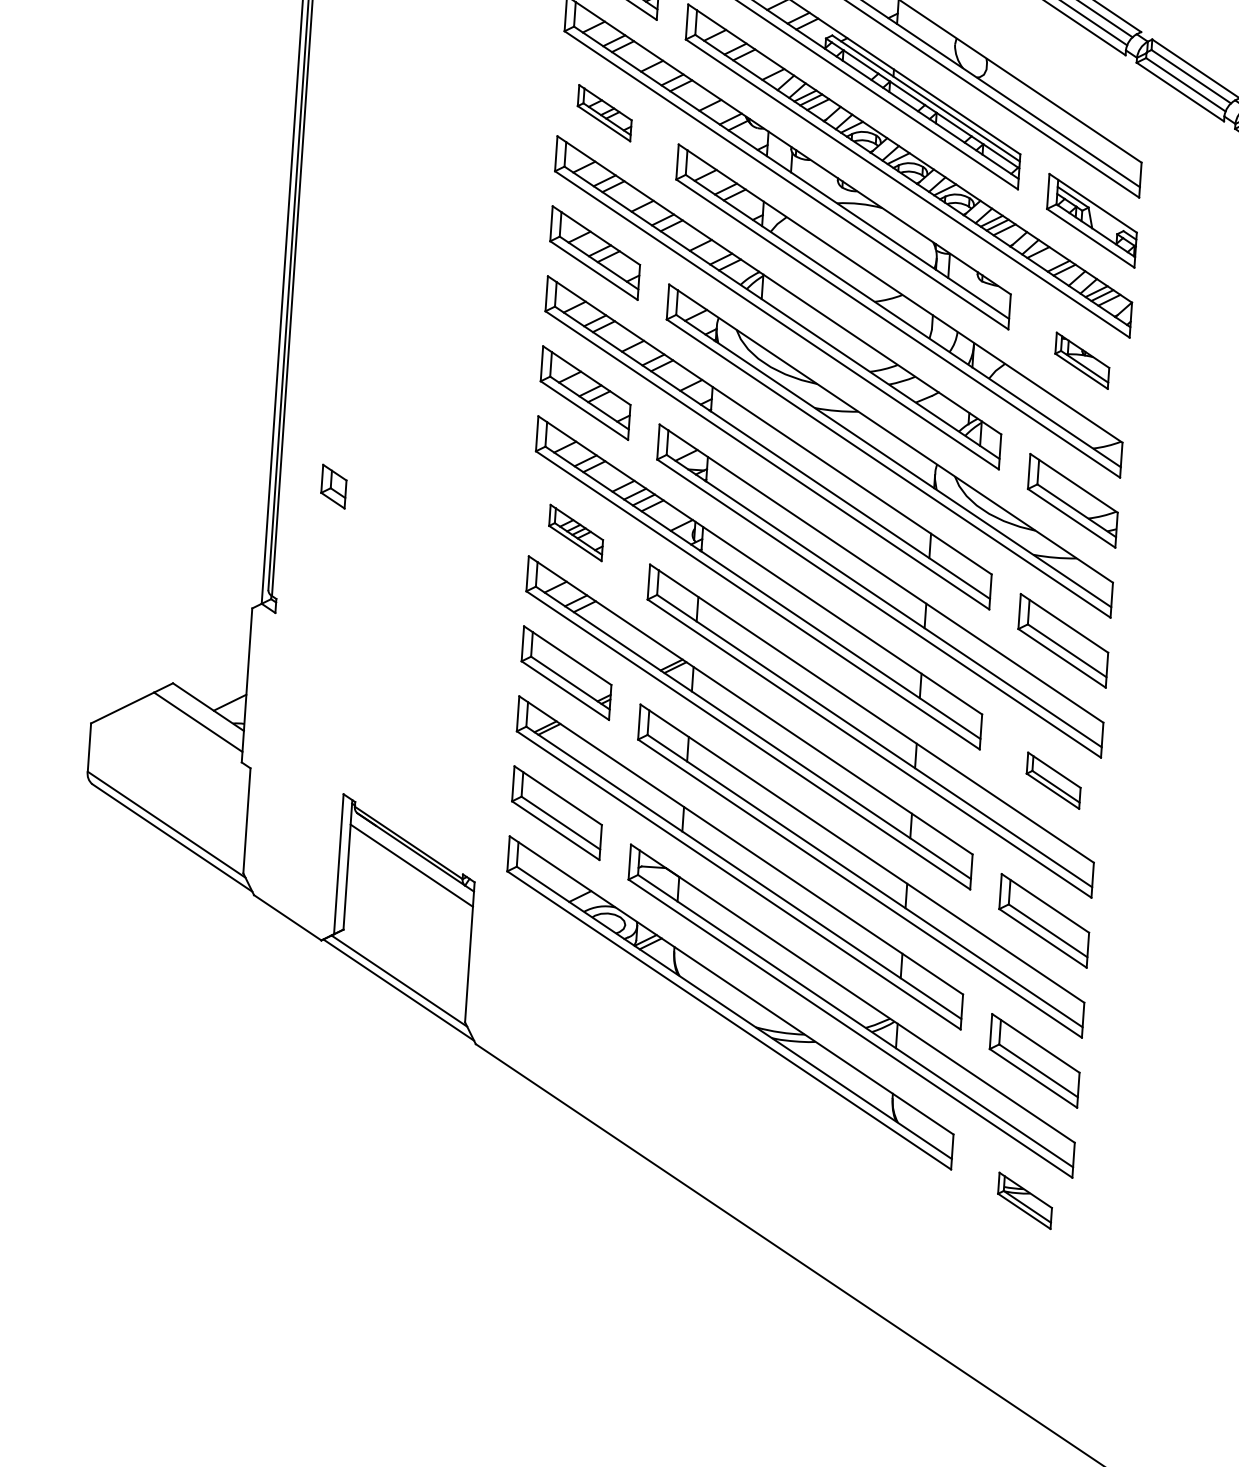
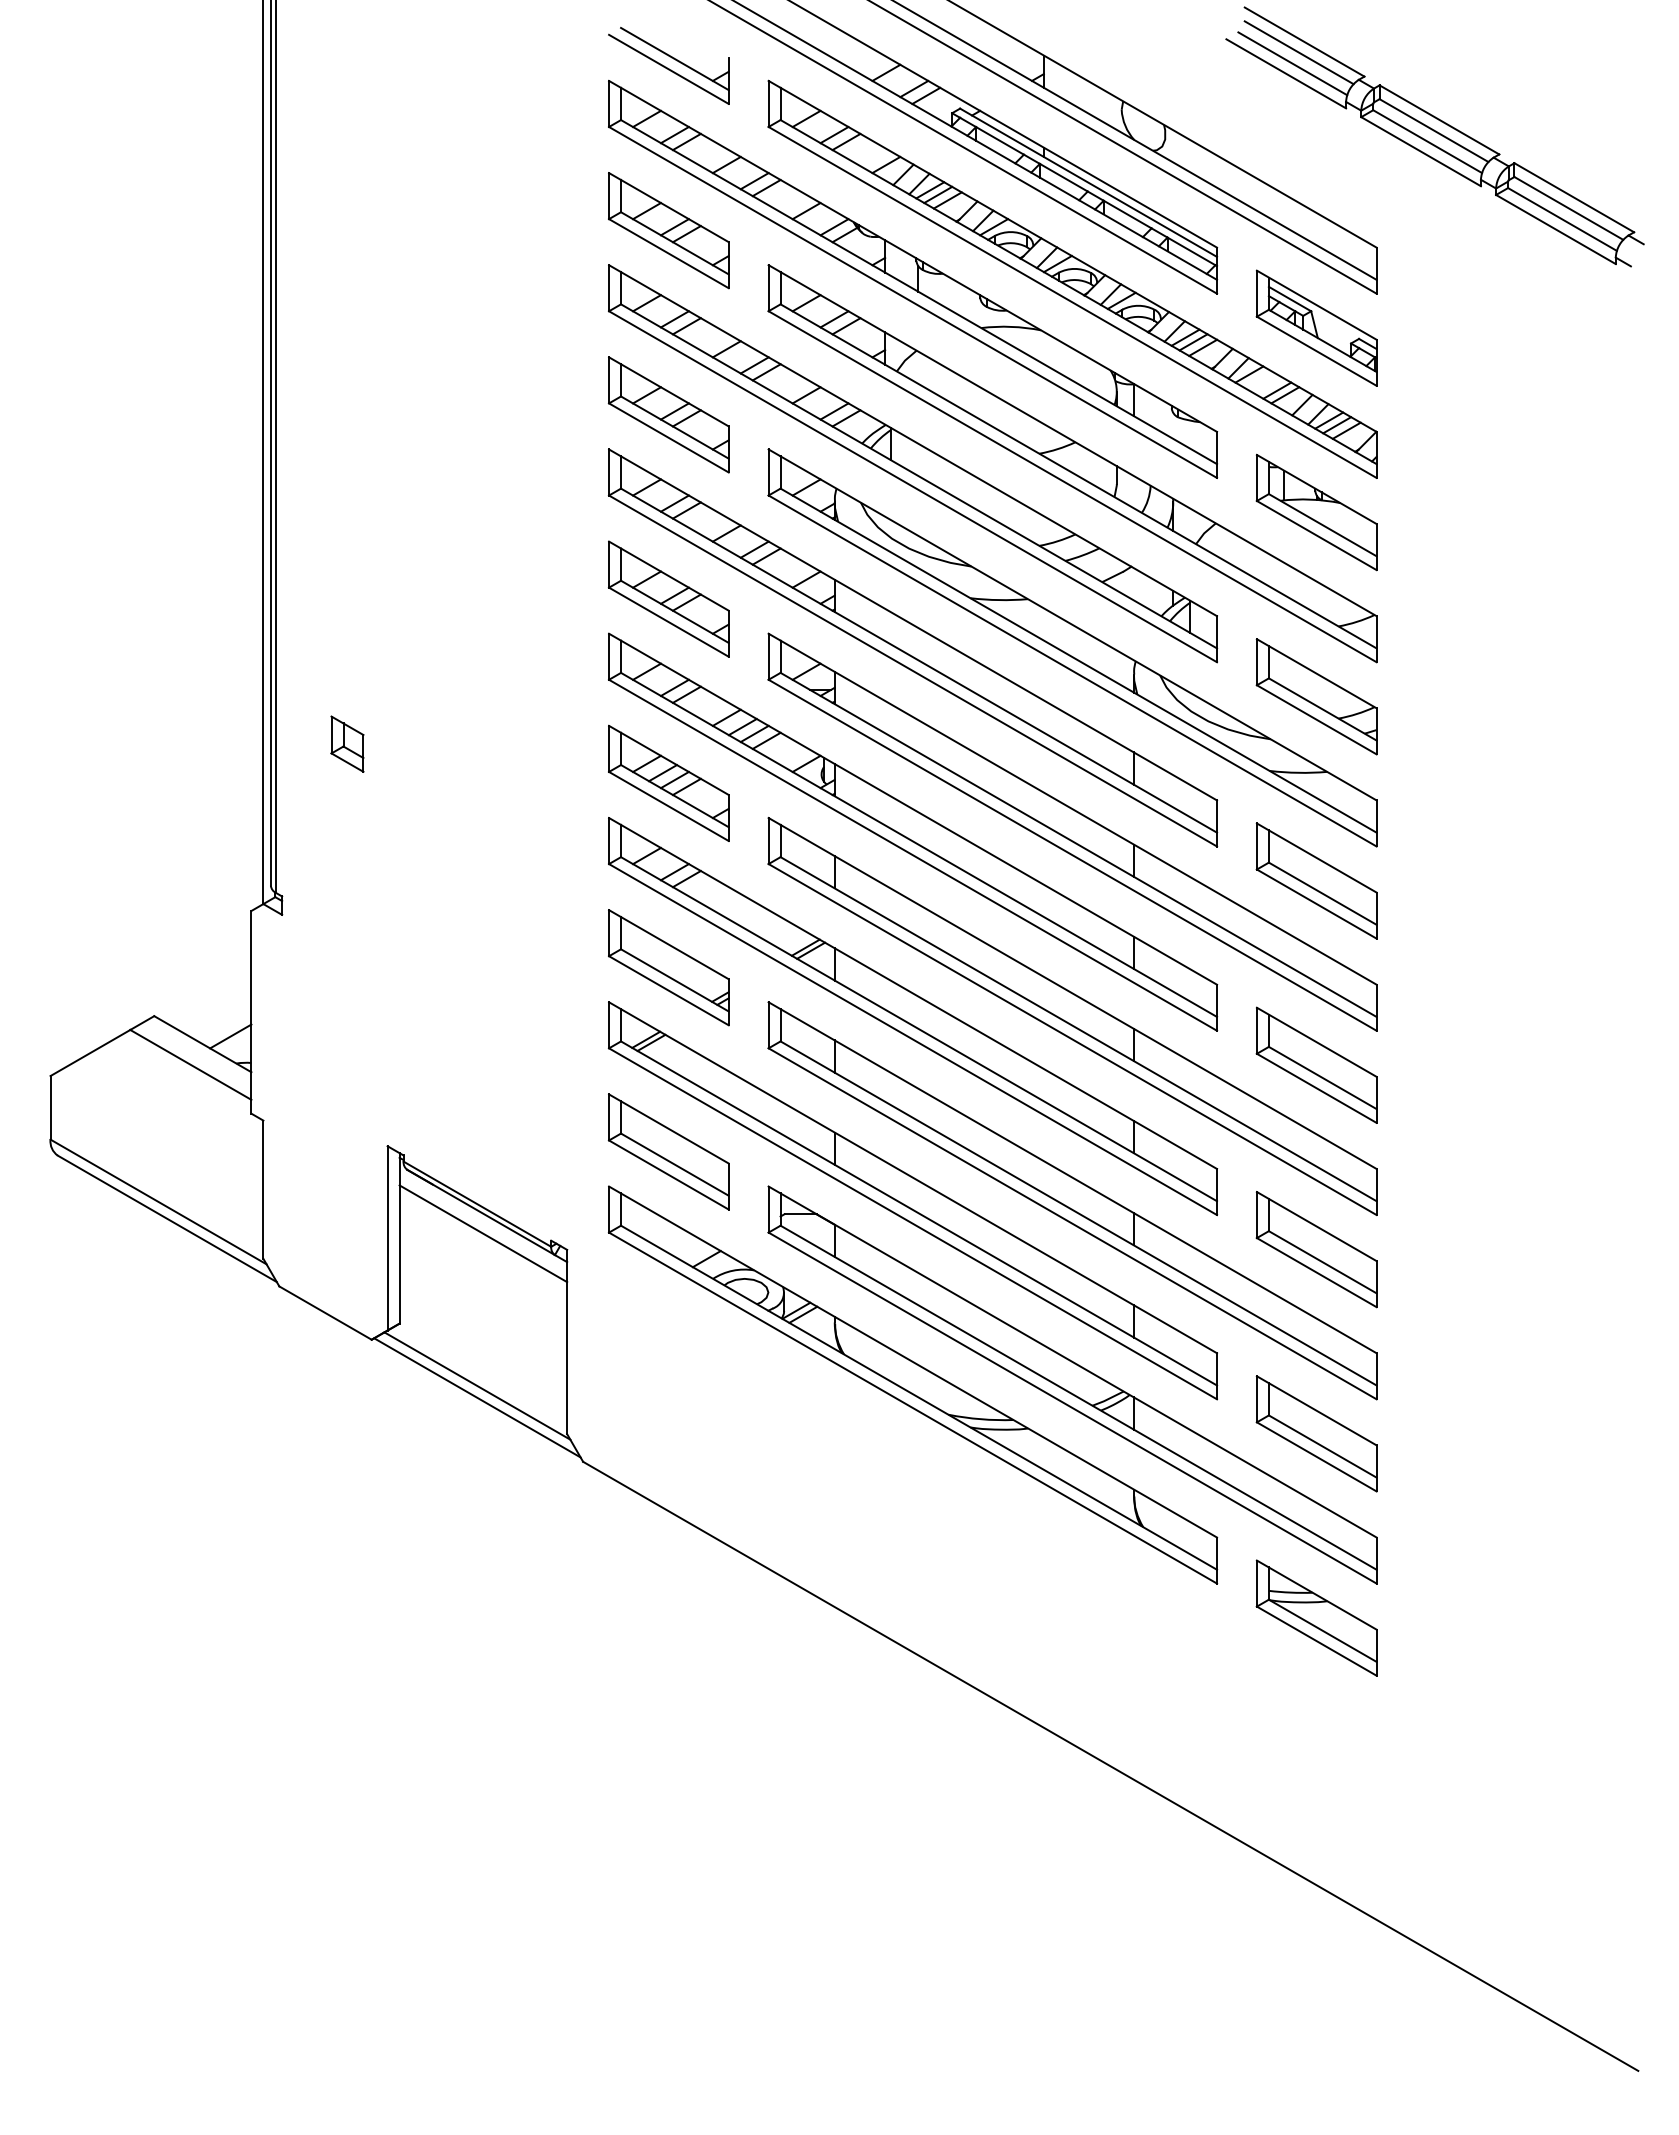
part: (604, 112) -> (668, 230), size x1.67
part: (1082, 360) -> (1316, 512), size x1.67
part: (575, 532) -> (668, 782), size x1.67
part: (1053, 780) -> (1316, 1064), size x1.67
part: (1024, 1200) -> (1316, 1617), size x1.67

